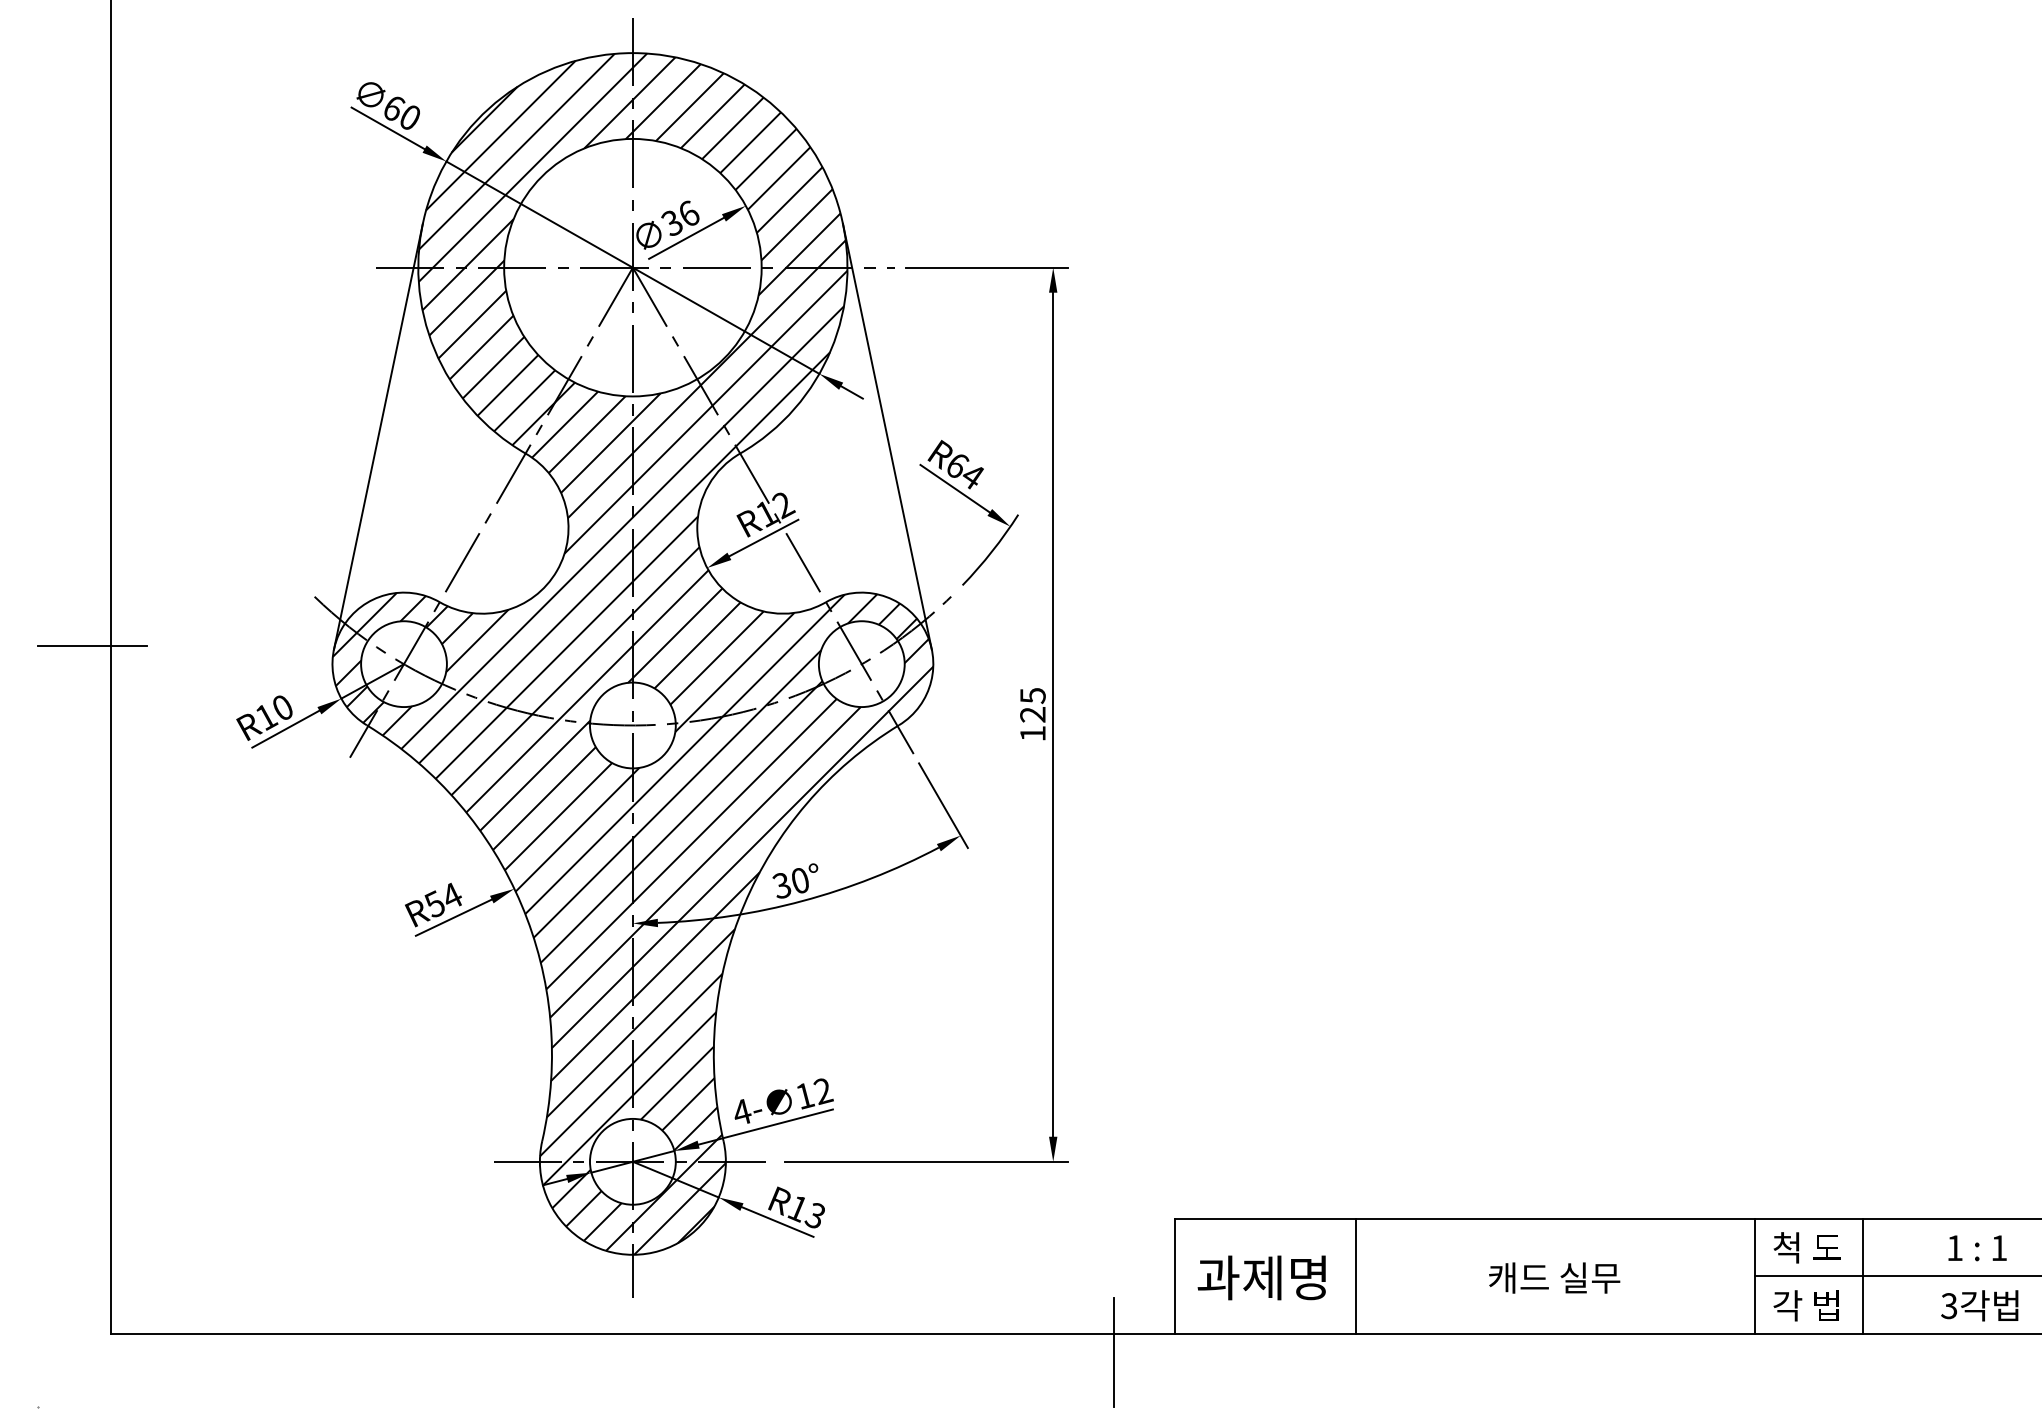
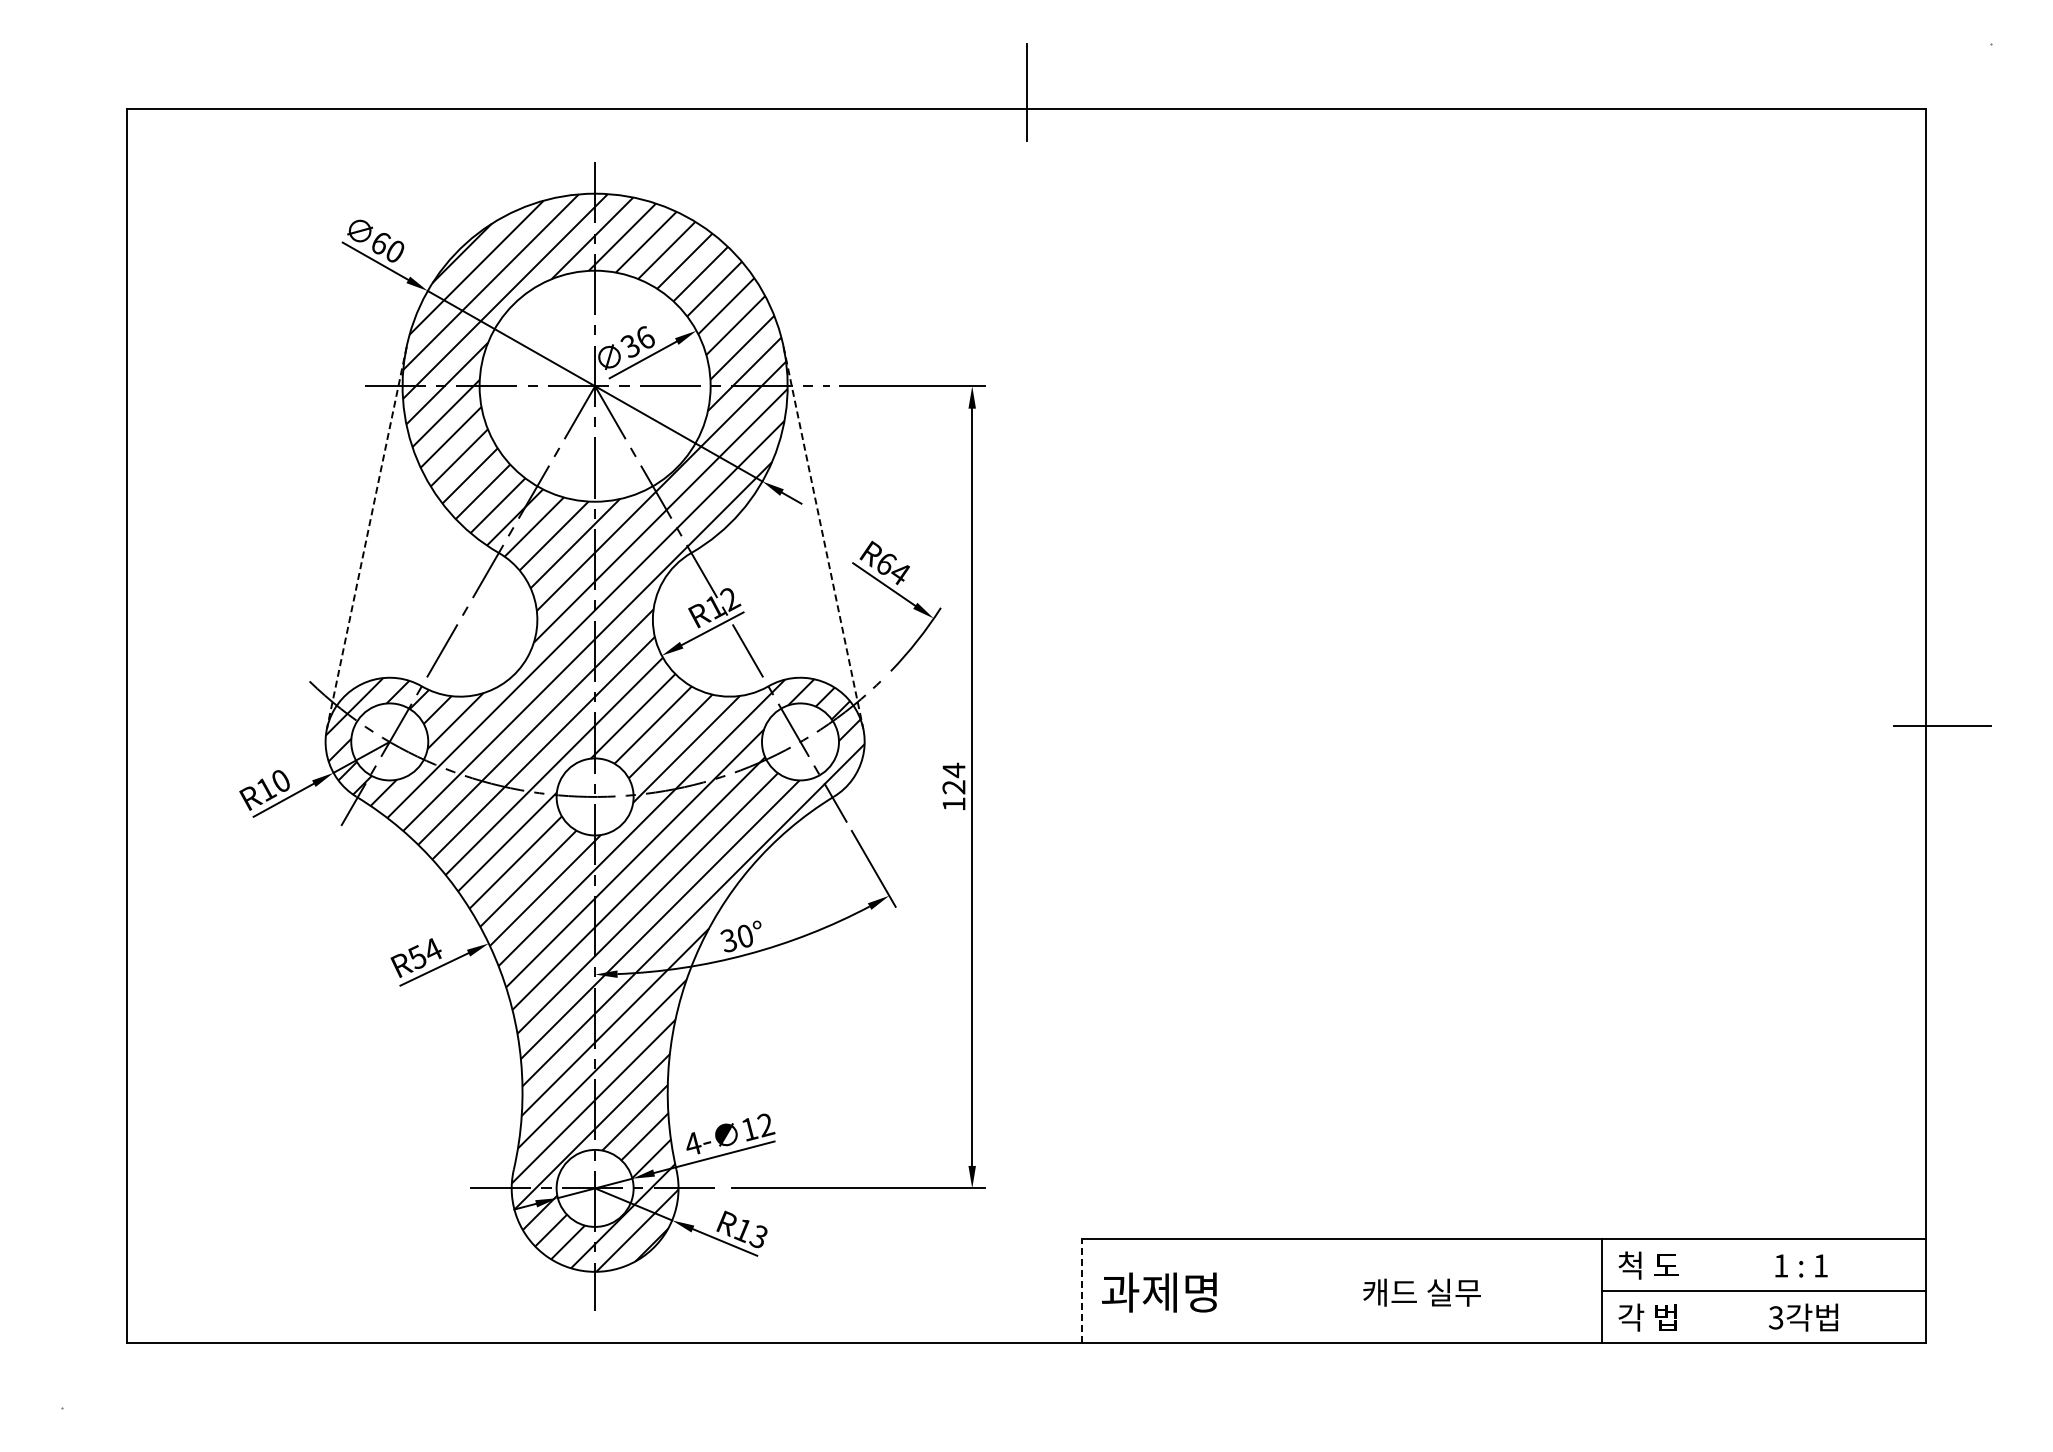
line: (378, 437) -> (366, 538), solid -> dashed
line: (887, 437) -> (823, 538), solid -> dashed
line: (92, 645) -> (110, 725), removed
text: (1032, 695) -> (953, 770), 125 -> 124
line: (1175, 1276) -> (1081, 1291), solid -> dashed
line: (1356, 1276) -> (1244, 1291), removed
line: (1863, 1276) -> (1699, 1291), removed
line: (1113, 1352) -> (1026, 1359), removed

